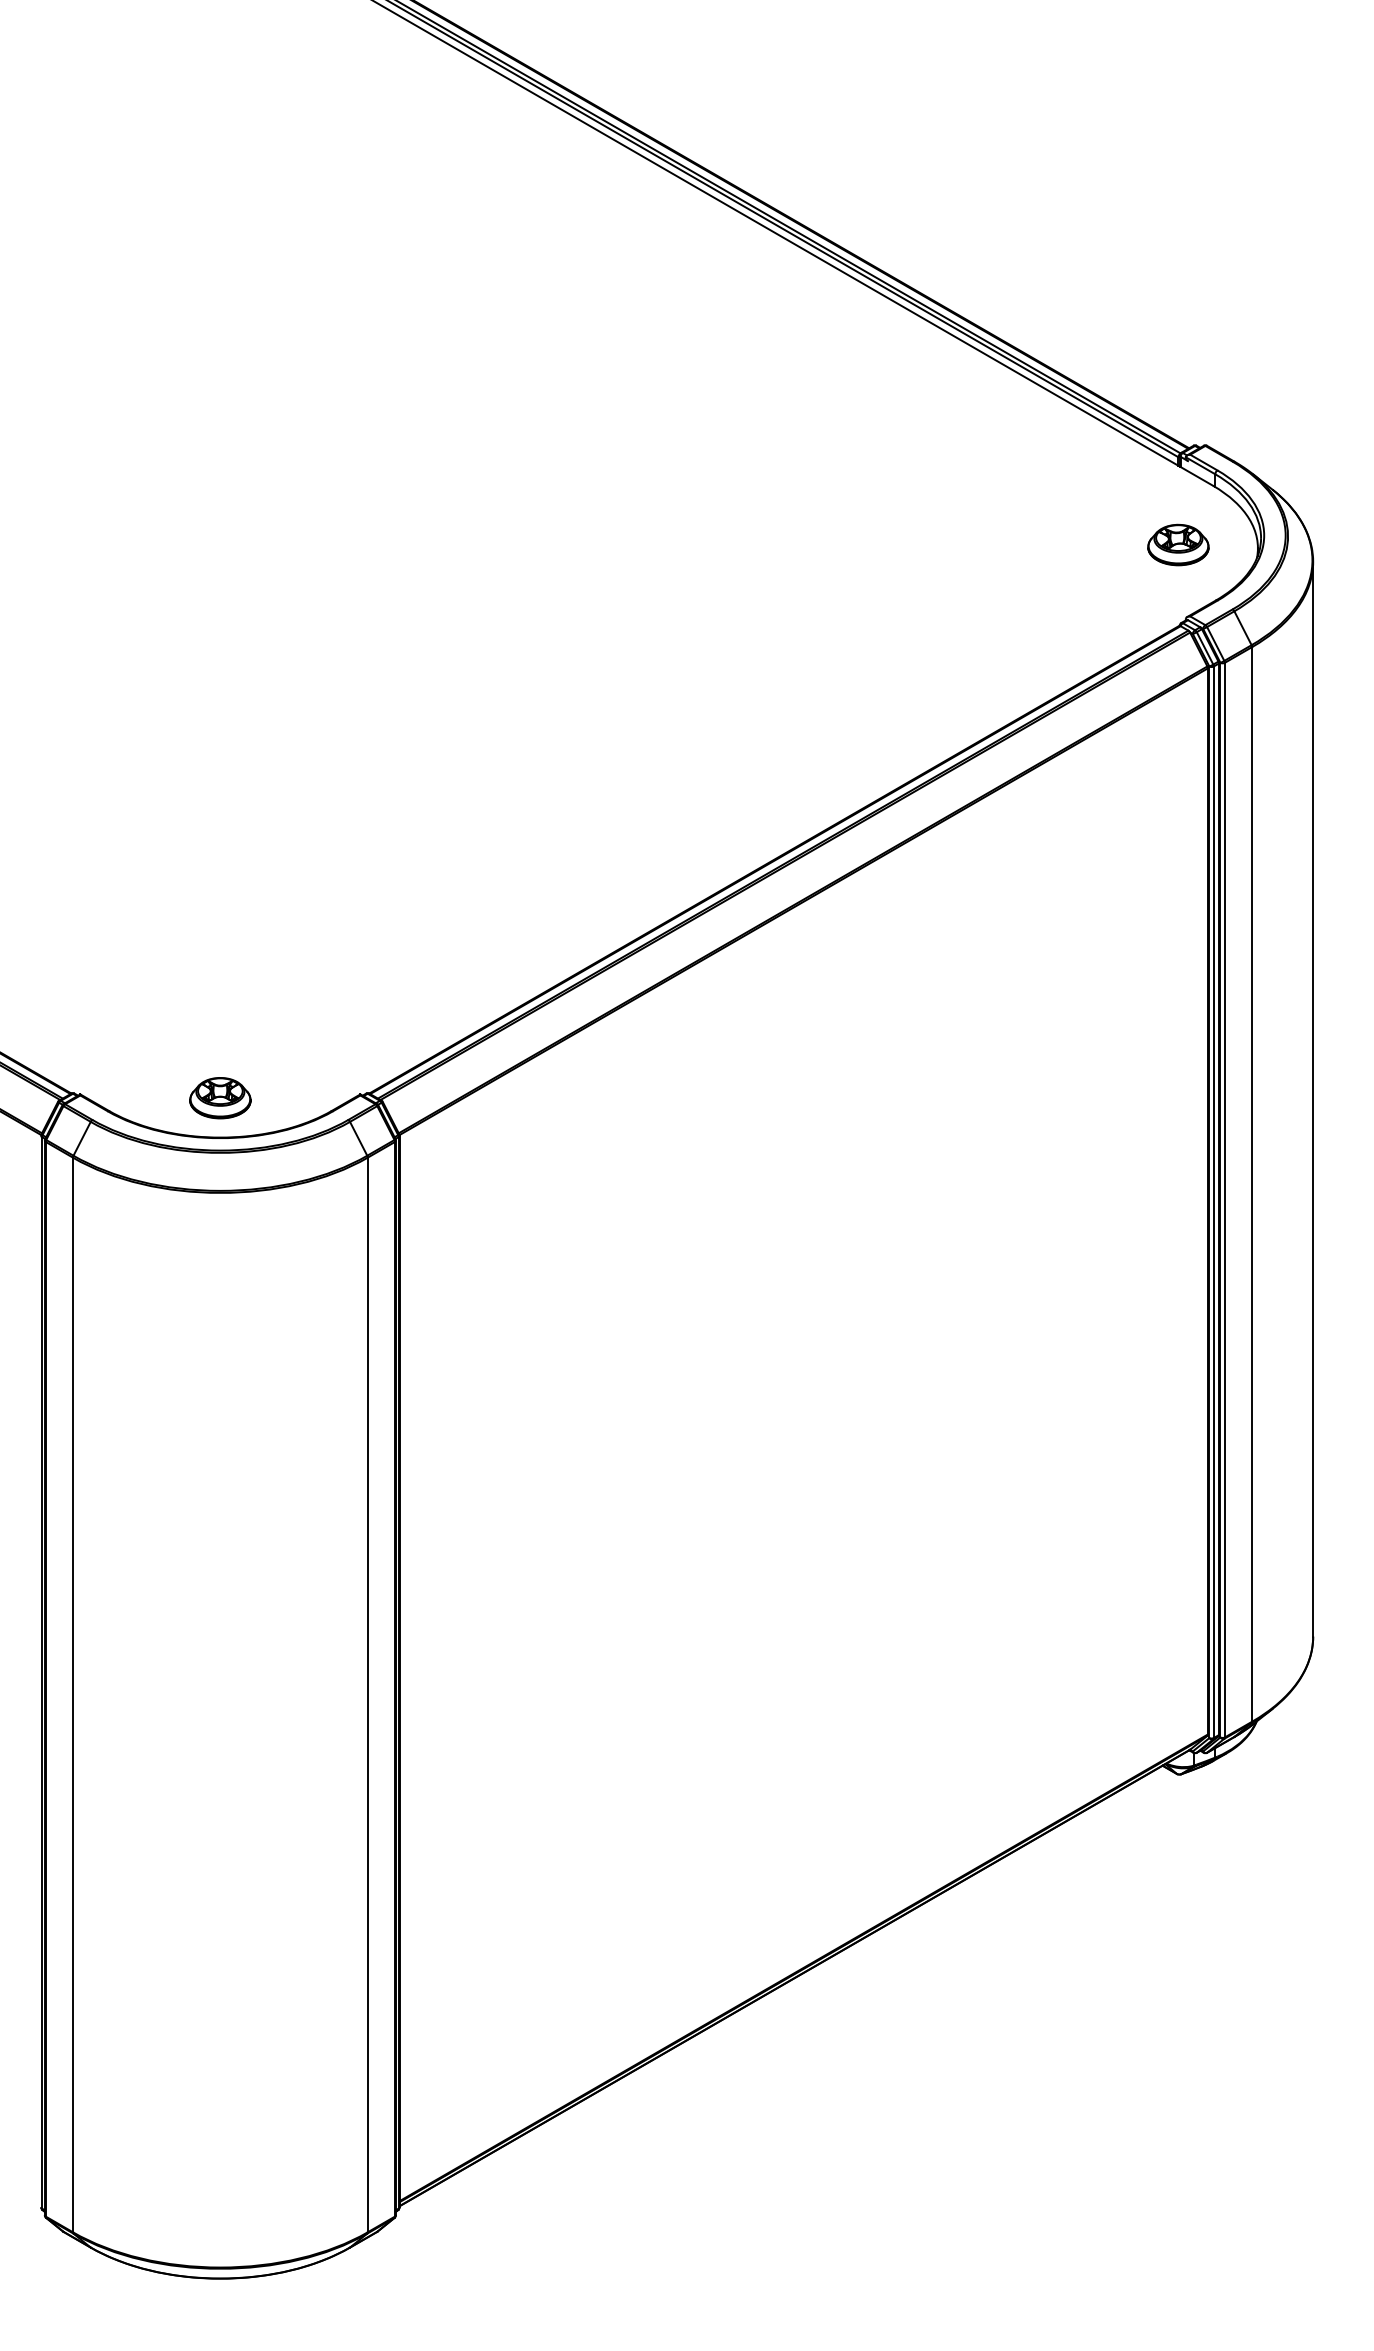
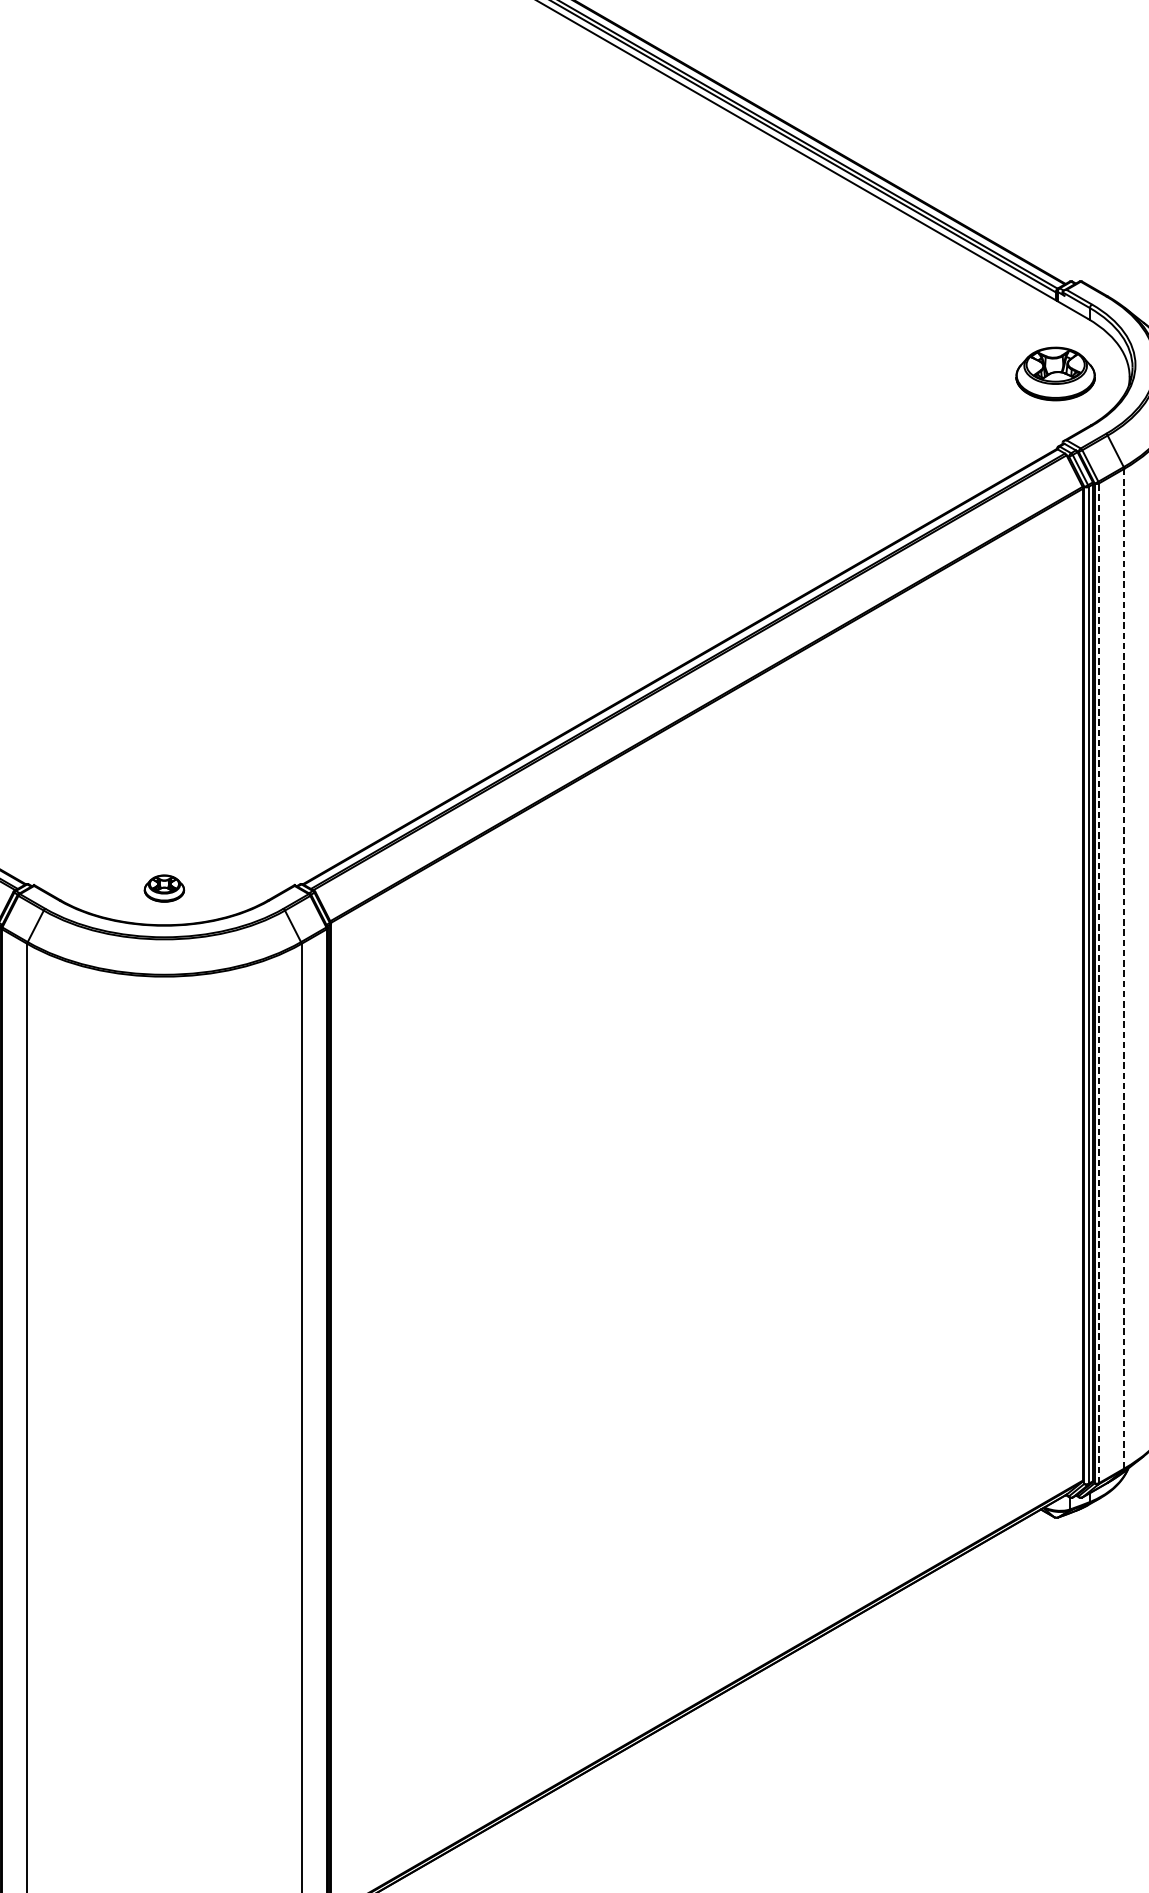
part: (1178, 544) -> (1055, 373), size x1.4
part: (220, 1098) -> (164, 888), size x0.7
line: (1252, 1184) -> (1124, 968), solid -> dashed
line: (1224, 1199) -> (1098, 982), solid -> dashed

